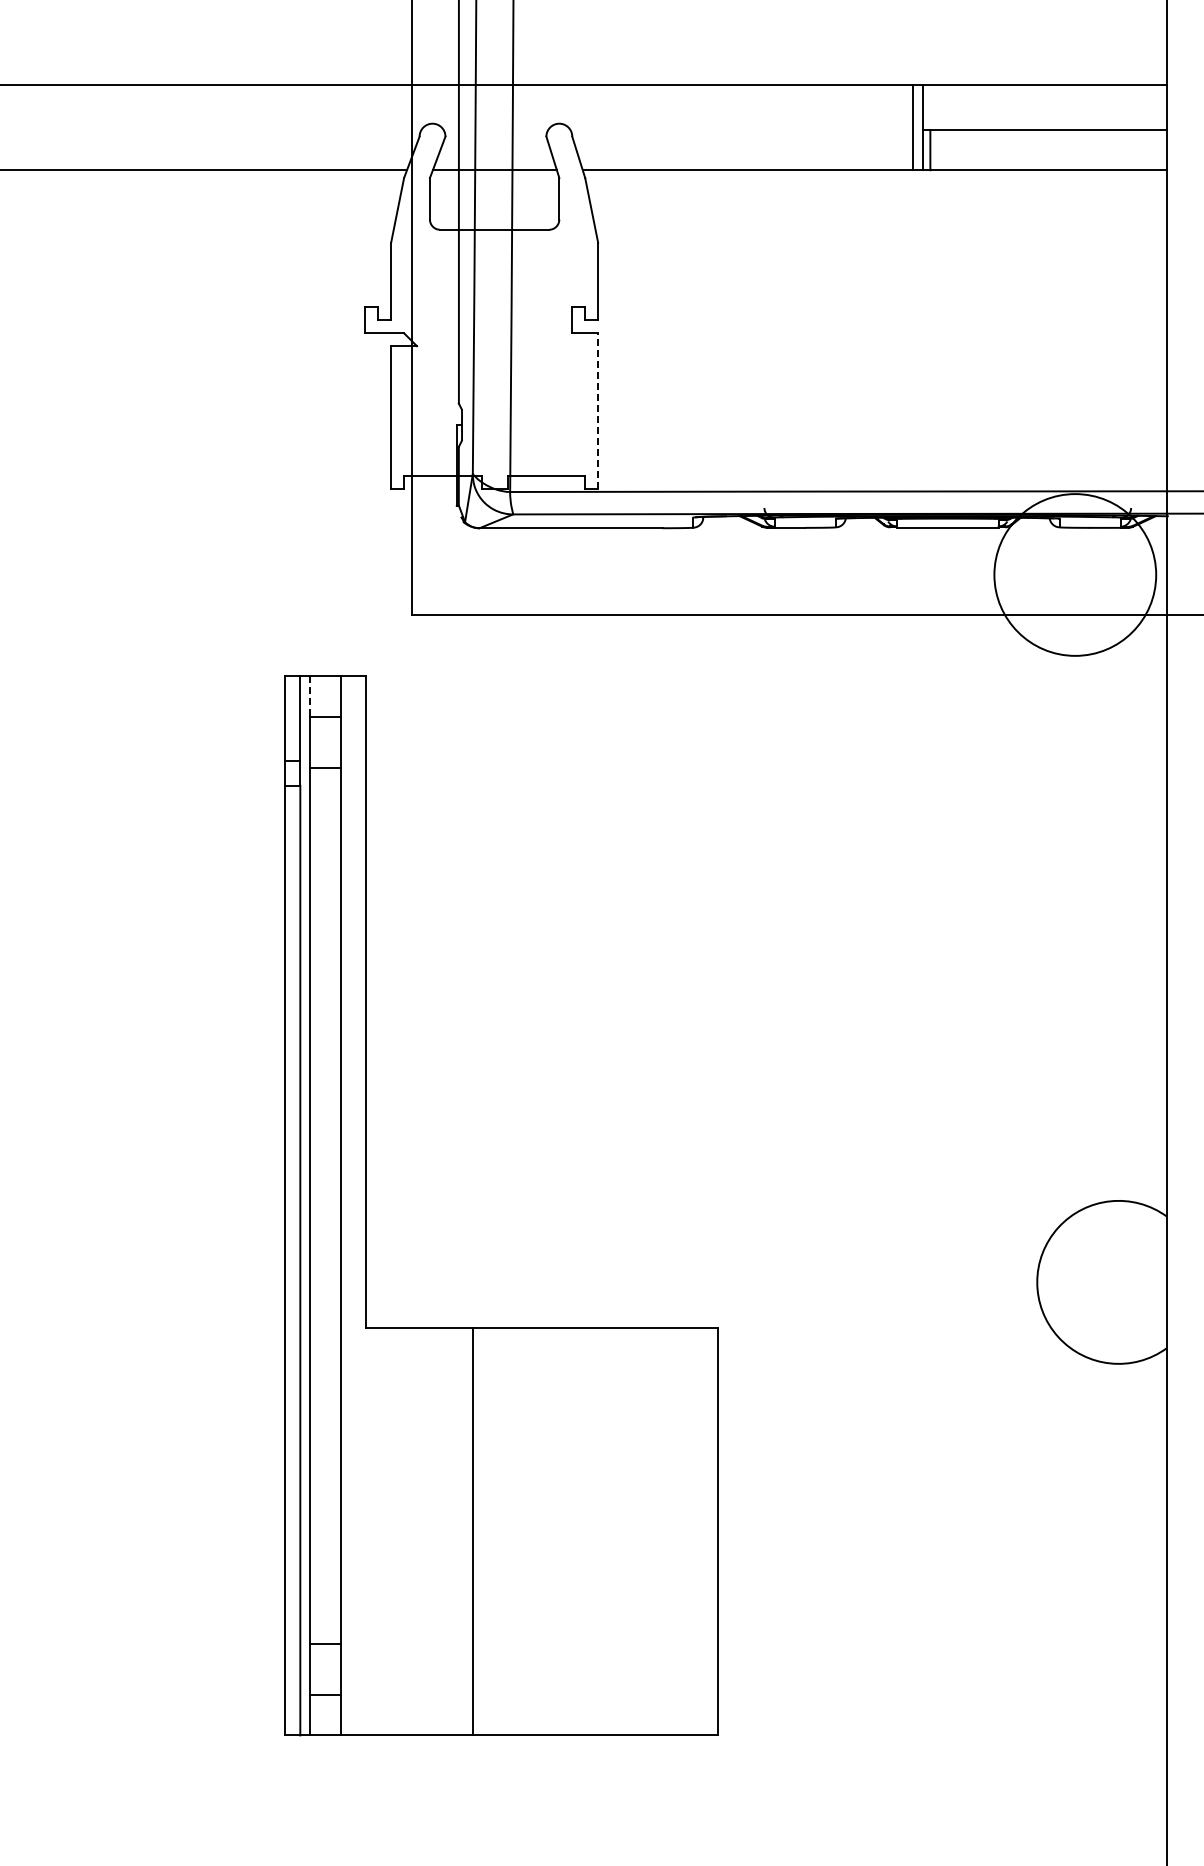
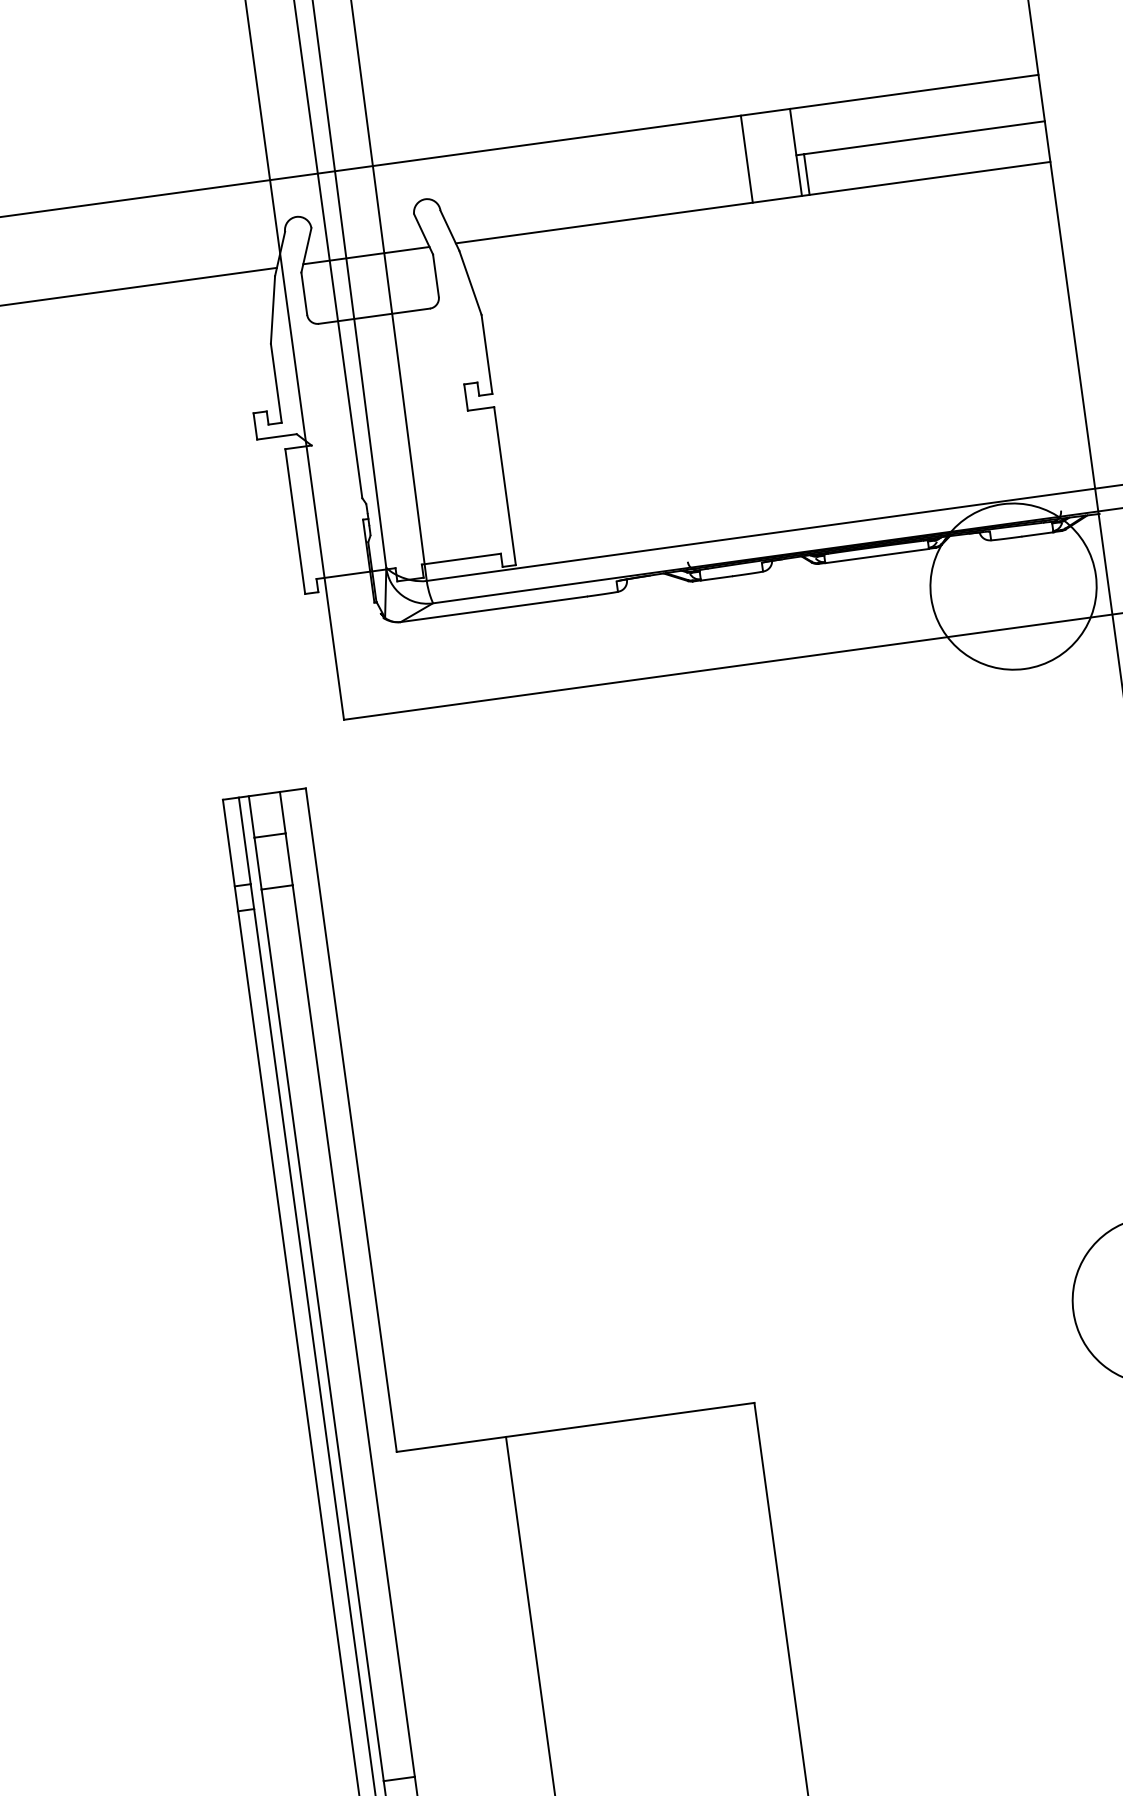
line: (912, 127) -> (746, 159), moved
line: (598, 410) -> (505, 485), dashed -> solid
line: (310, 696) -> (252, 816), dashed -> solid

